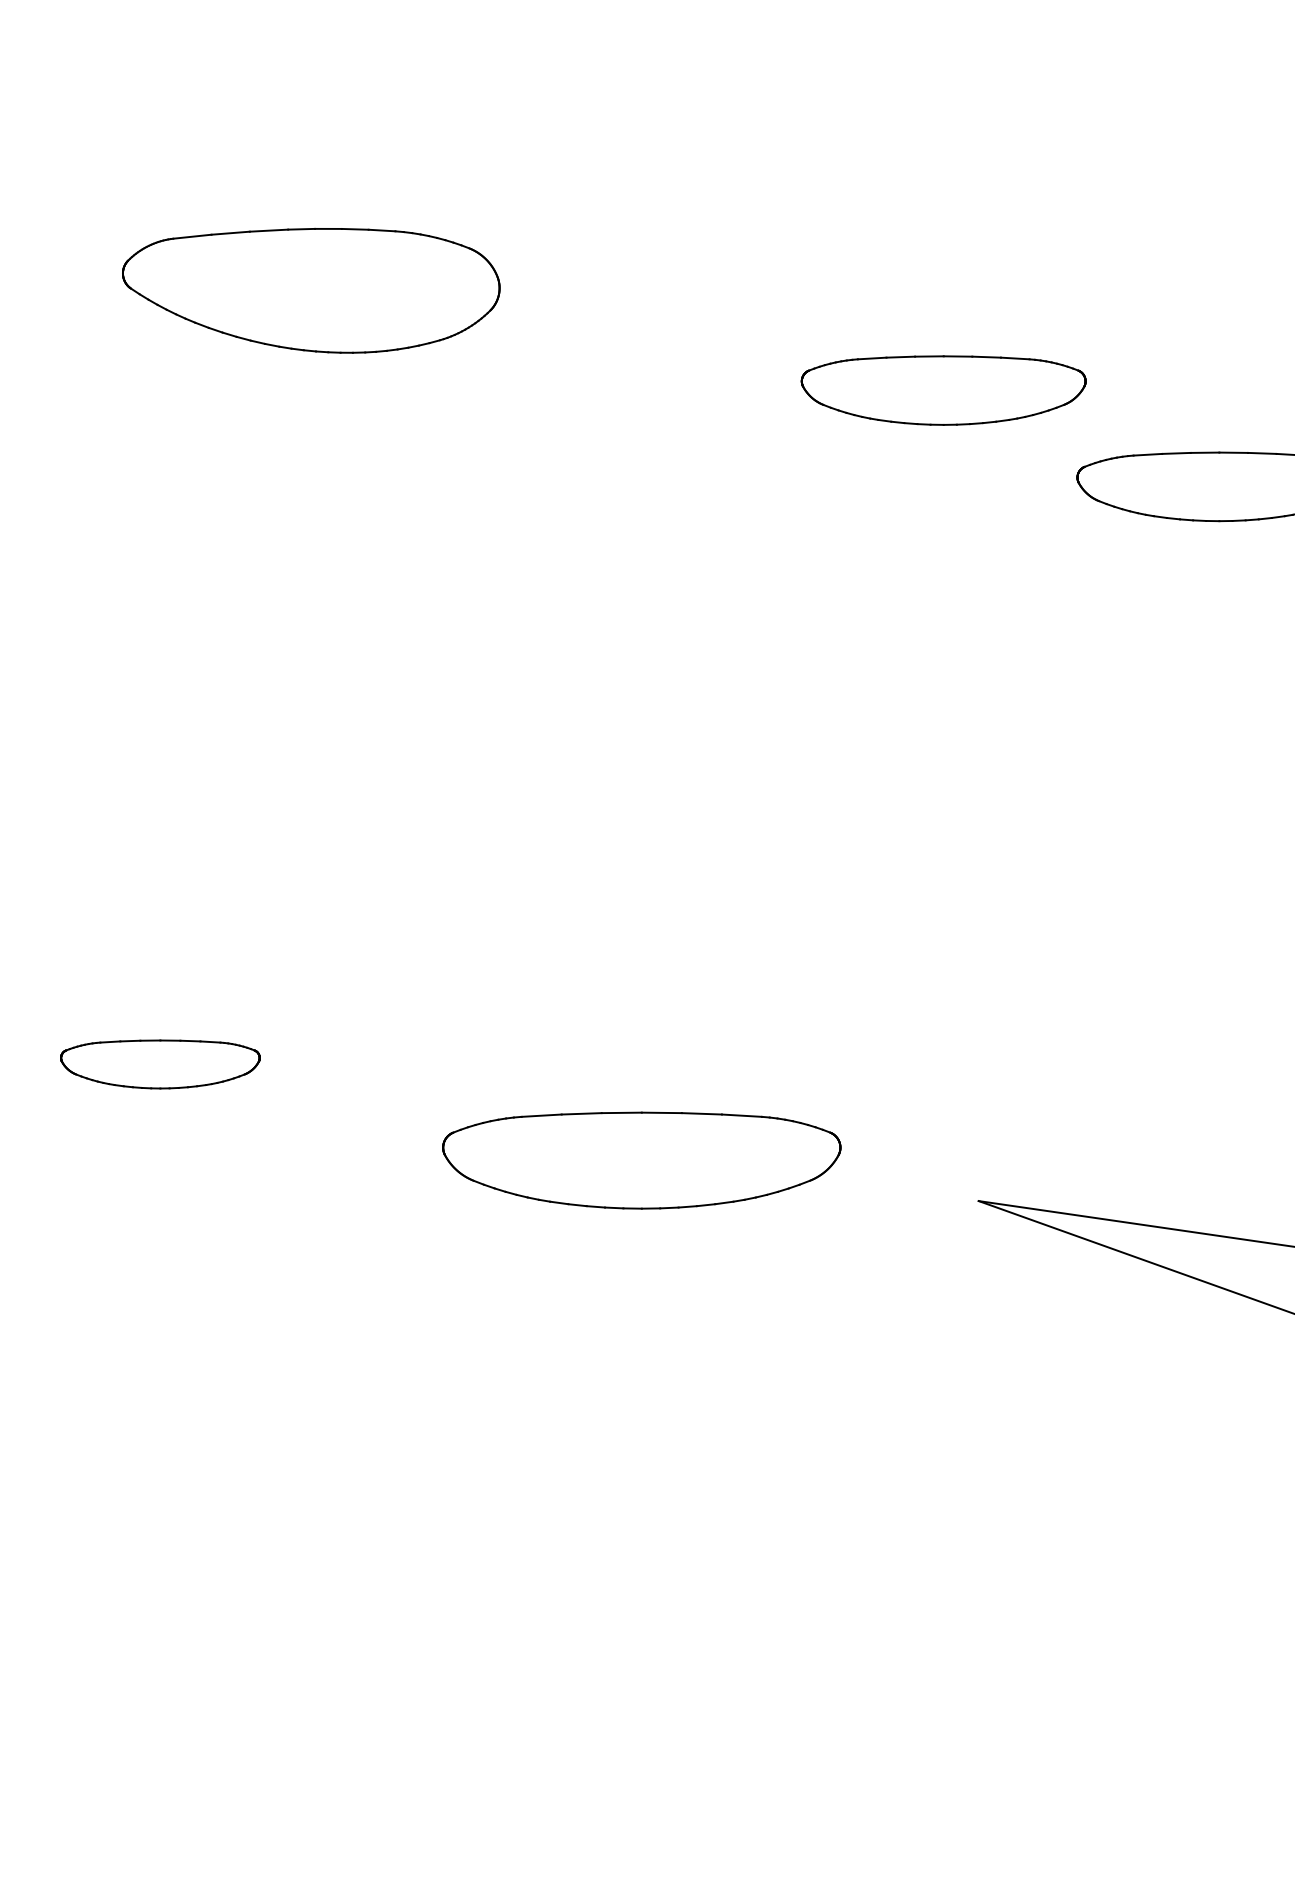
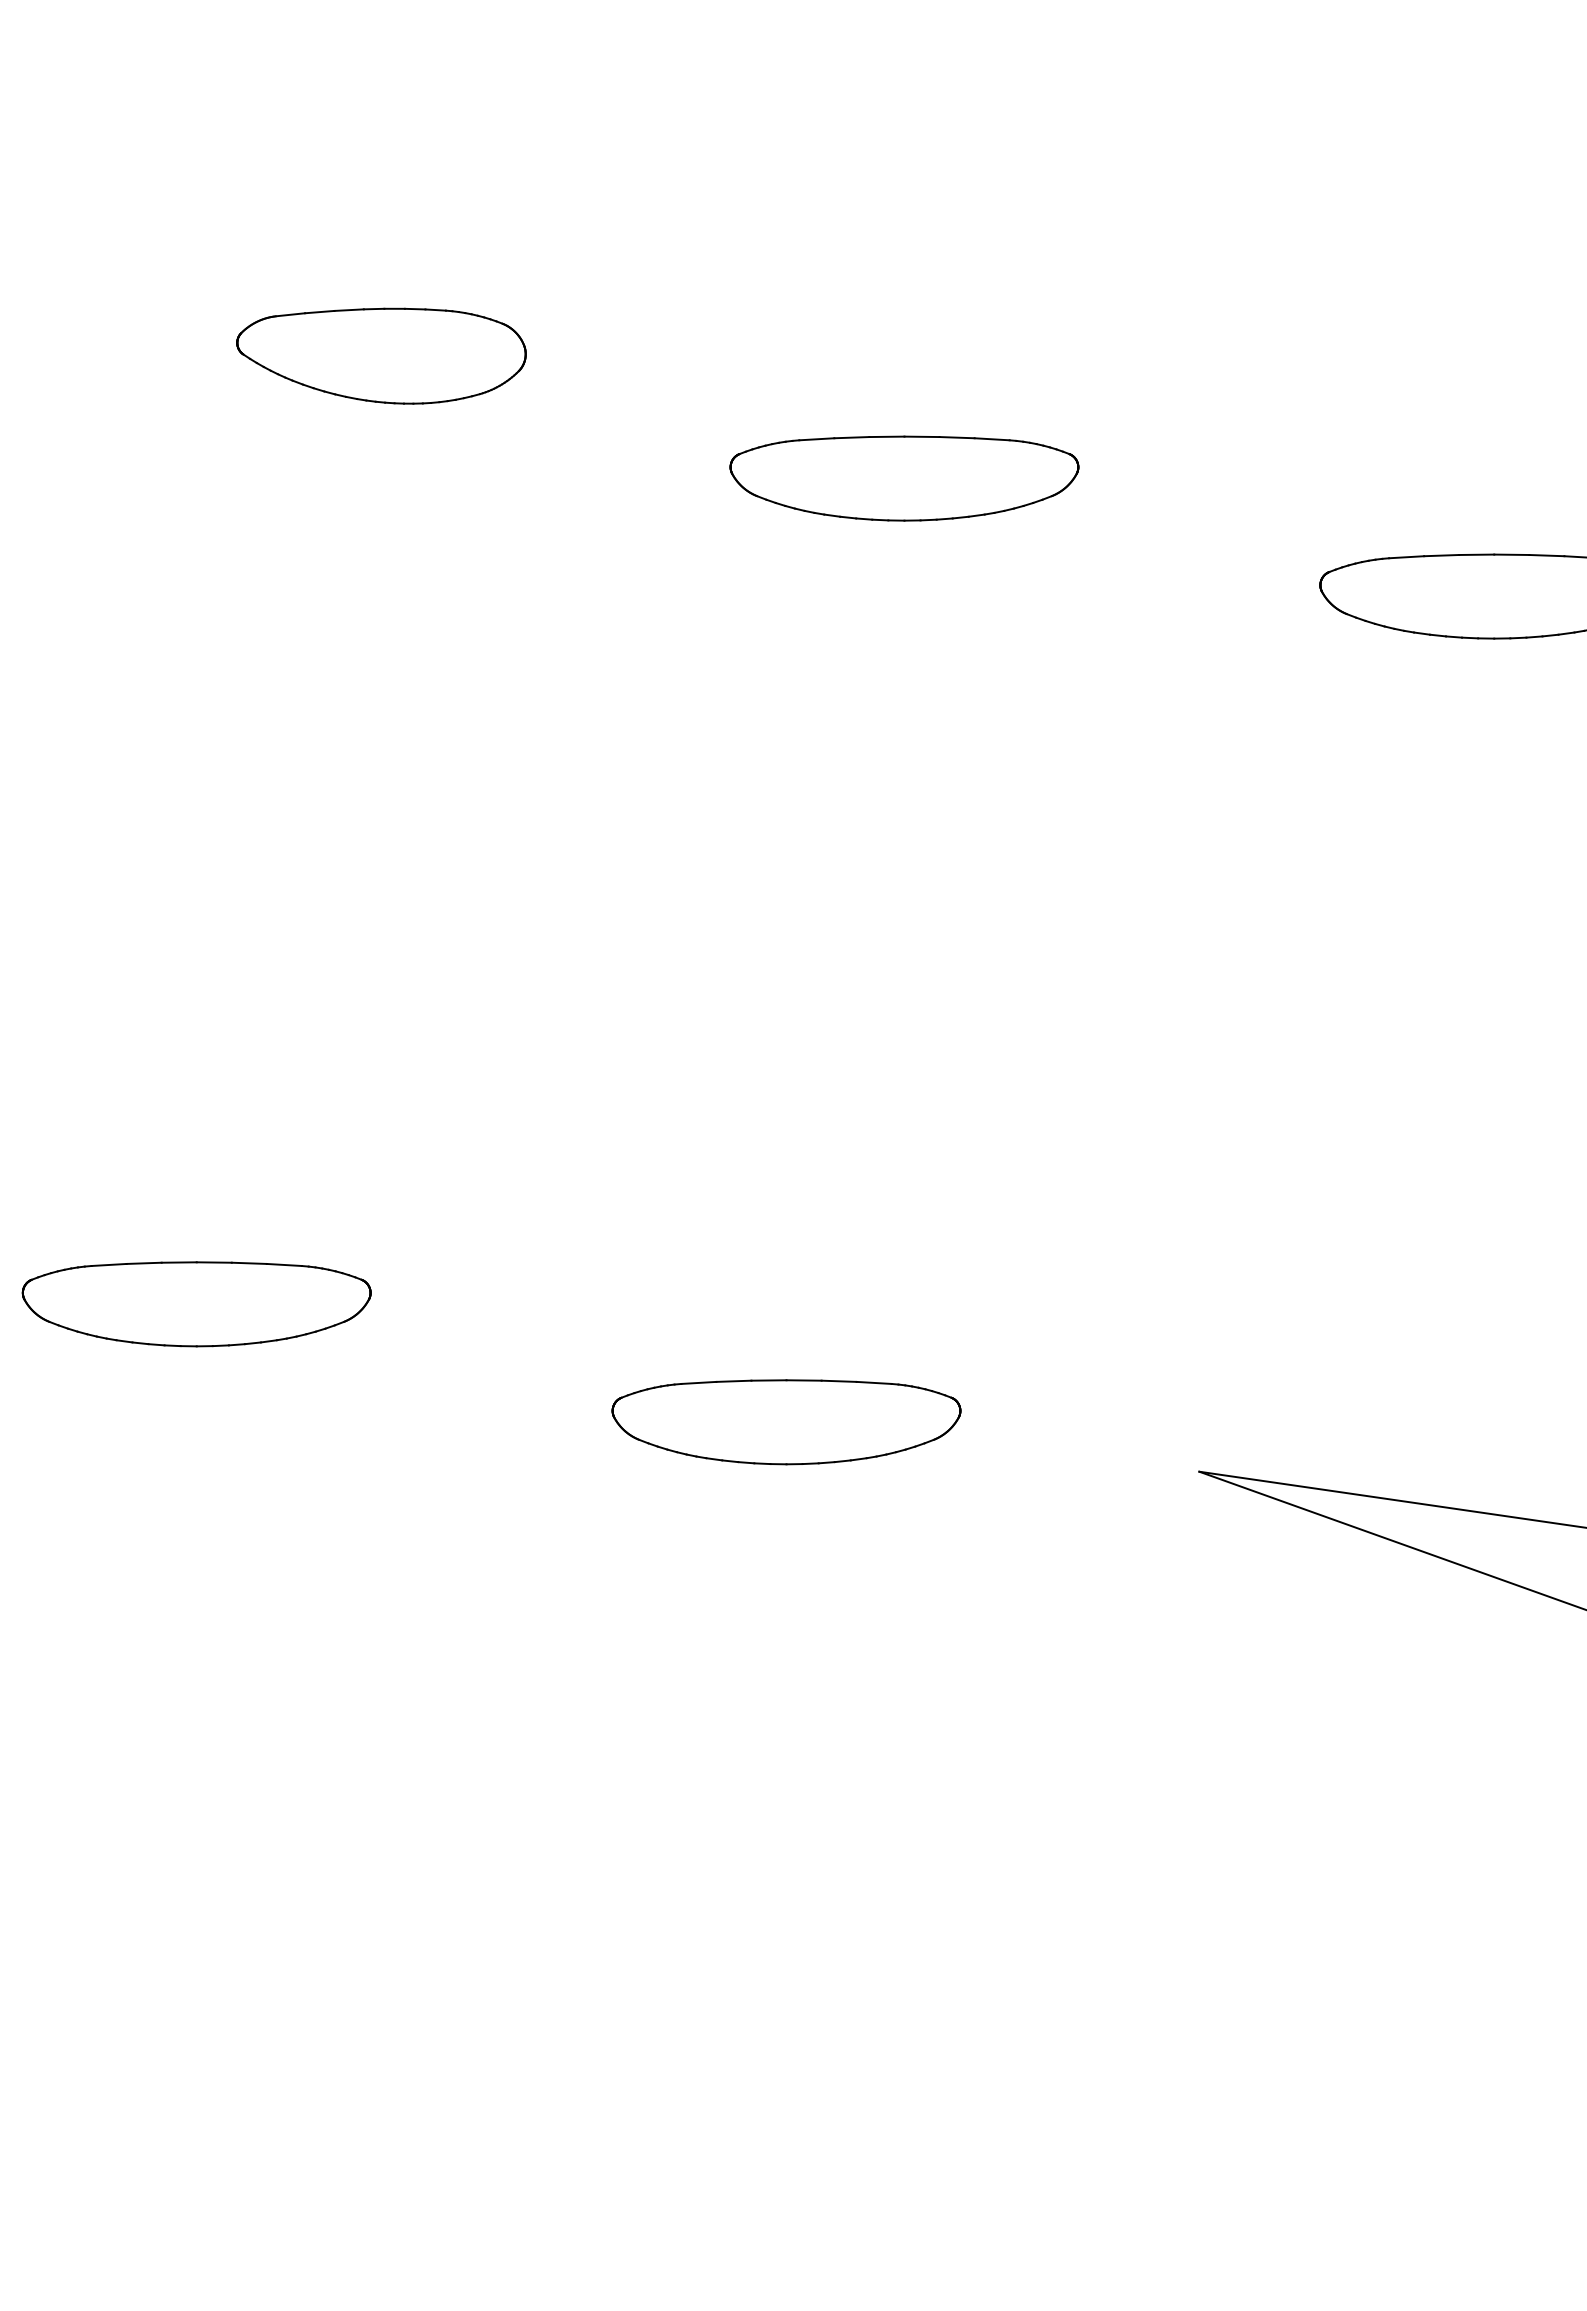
part: (311, 290) -> (381, 355), size x0.62
part: (943, 390) -> (904, 478), moved
part: (160, 1064) -> (196, 1304), size x1.43
part: (641, 1160) -> (786, 1422), size x0.71

